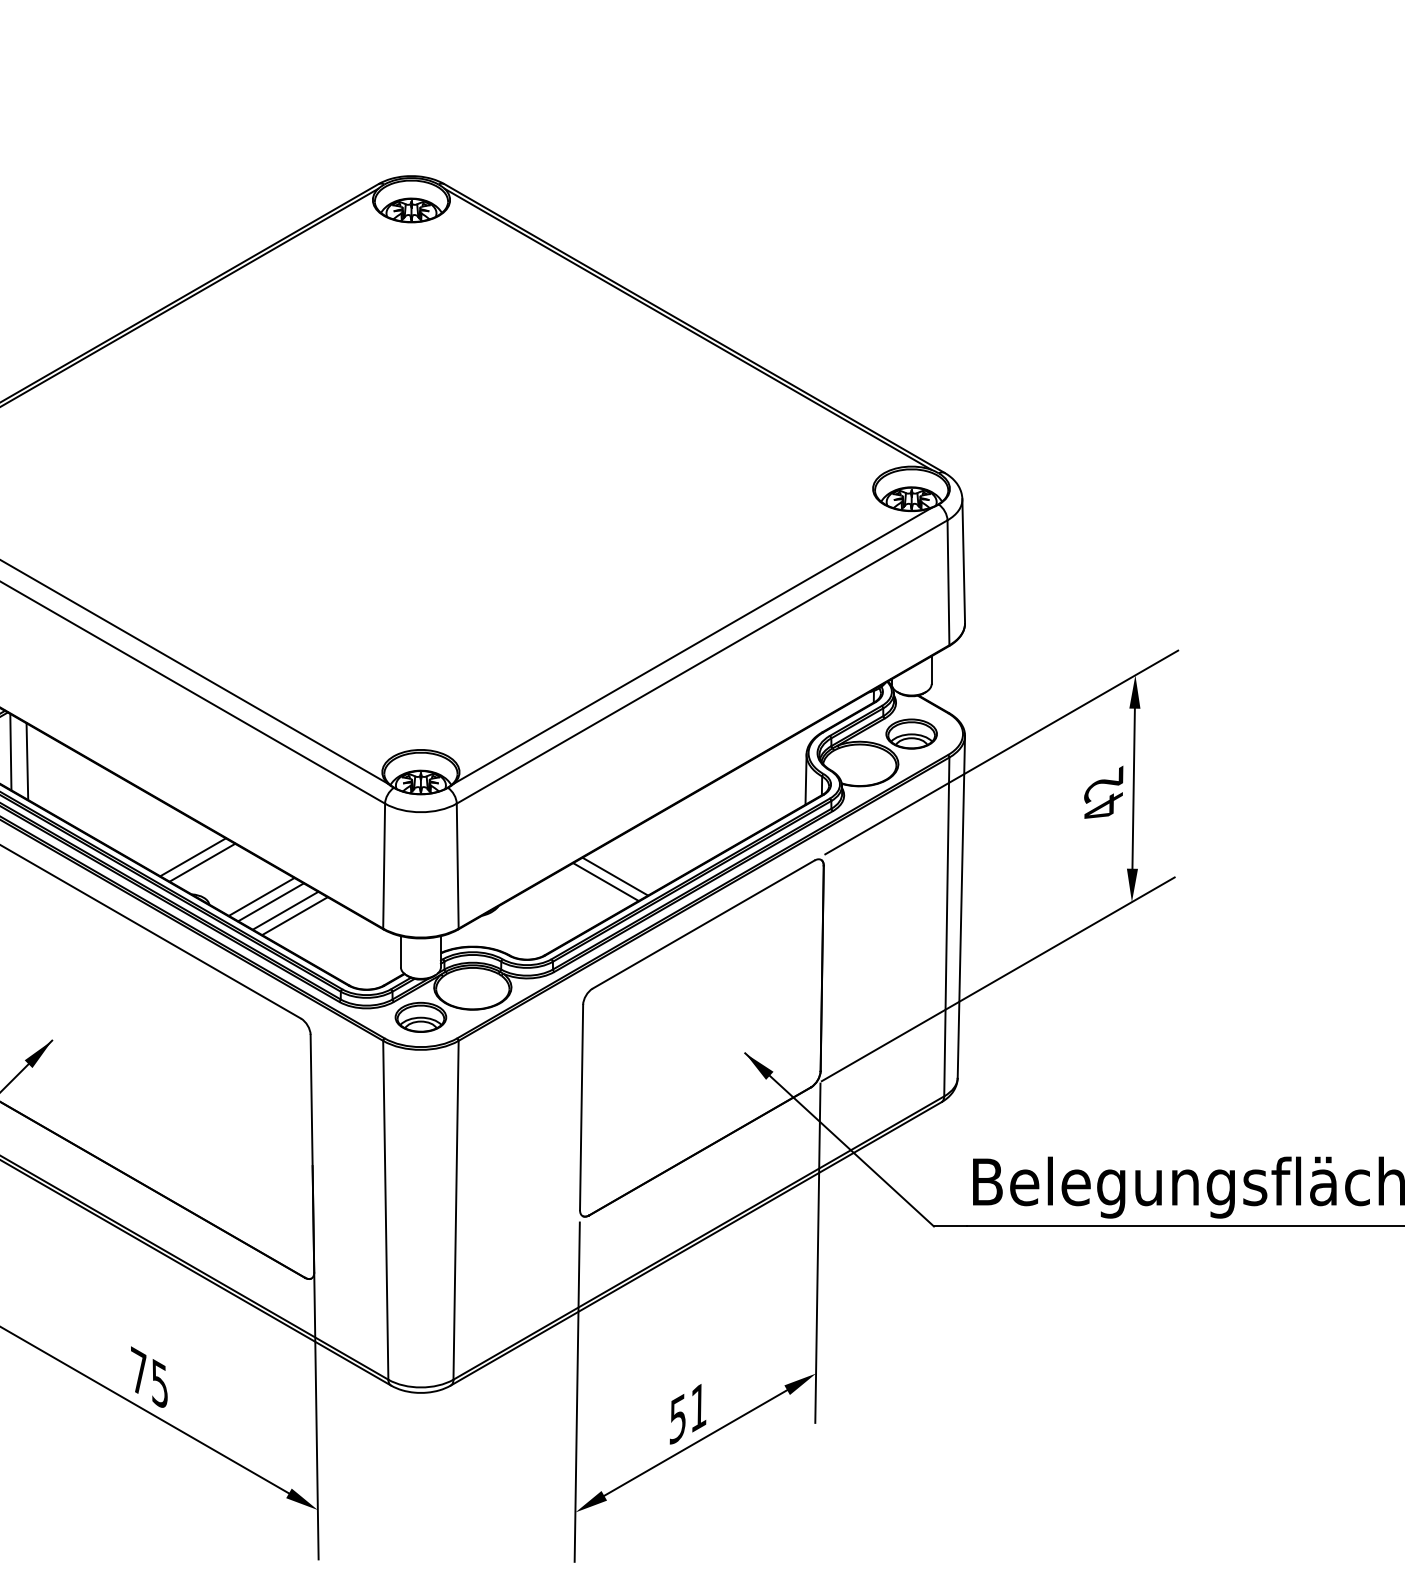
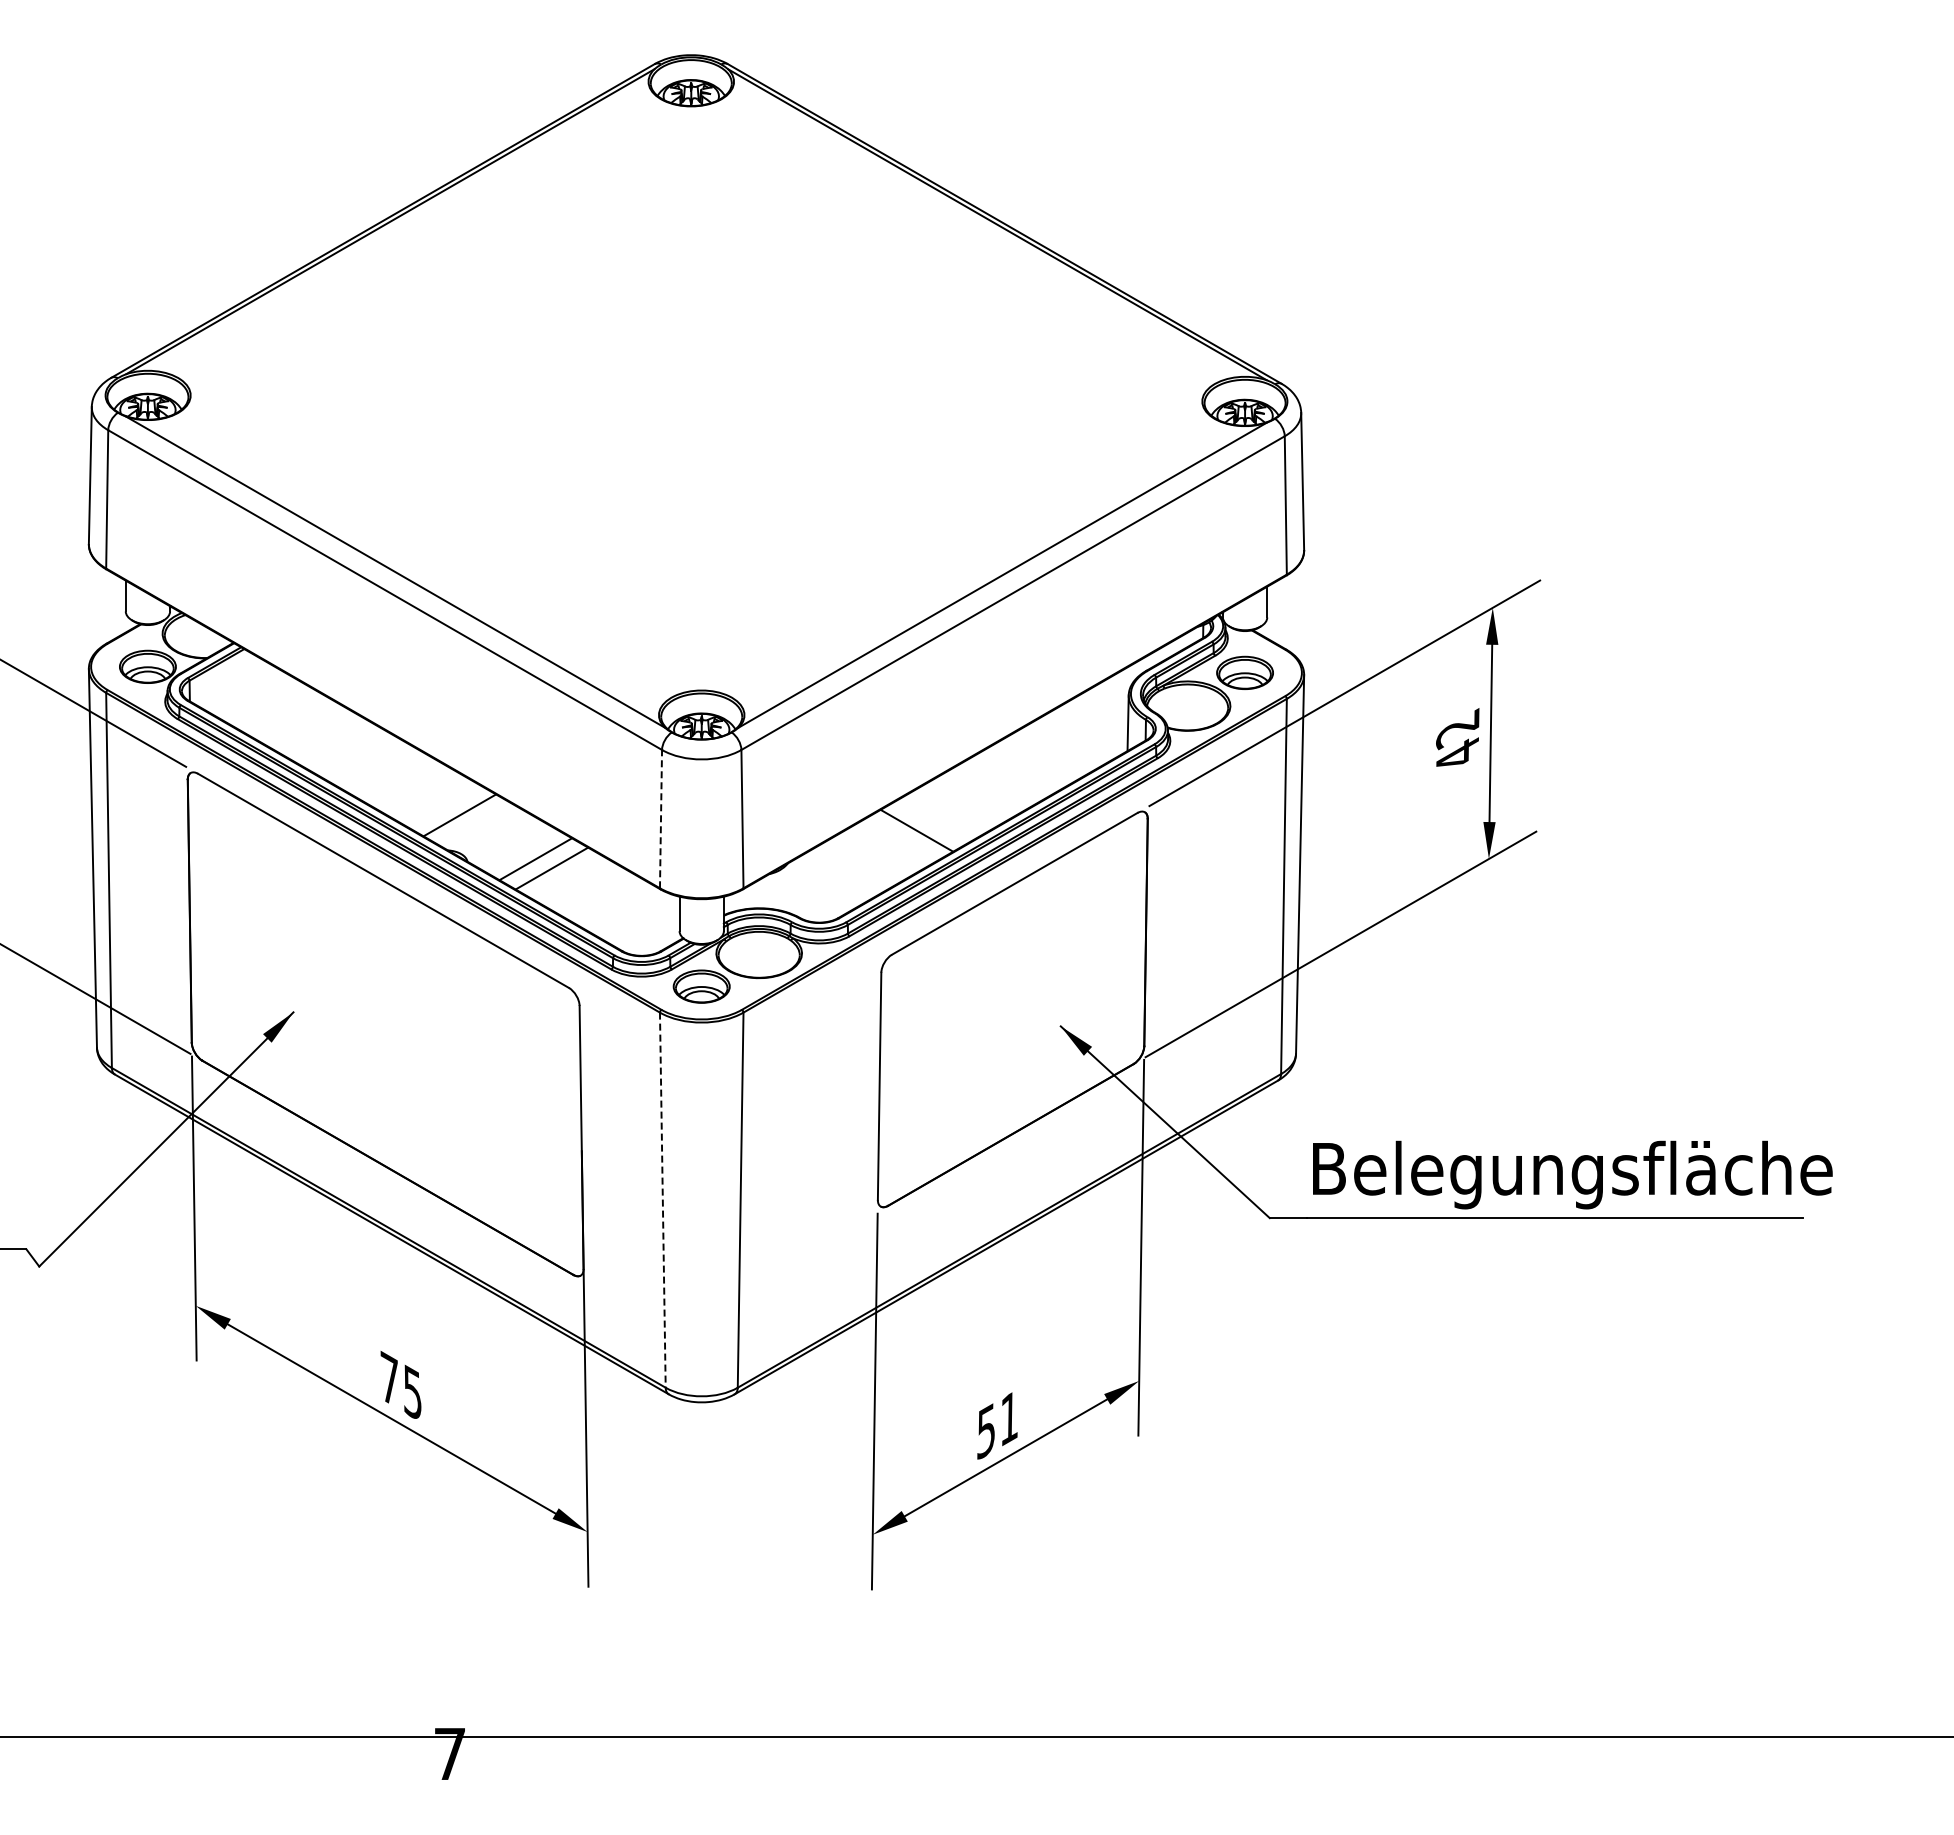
line: (10, 751) -> (247, 692), removed
line: (26, 761) -> (265, 703), removed
line: (193, 857) -> (449, 809), removed
line: (384, 865) -> (661, 818), solid -> dashed
line: (605, 881) -> (906, 836), removed
line: (261, 897) -> (525, 853), removed
line: (295, 916) -> (562, 874), removed
line: (385, 1210) -> (662, 1200), solid -> dashed

